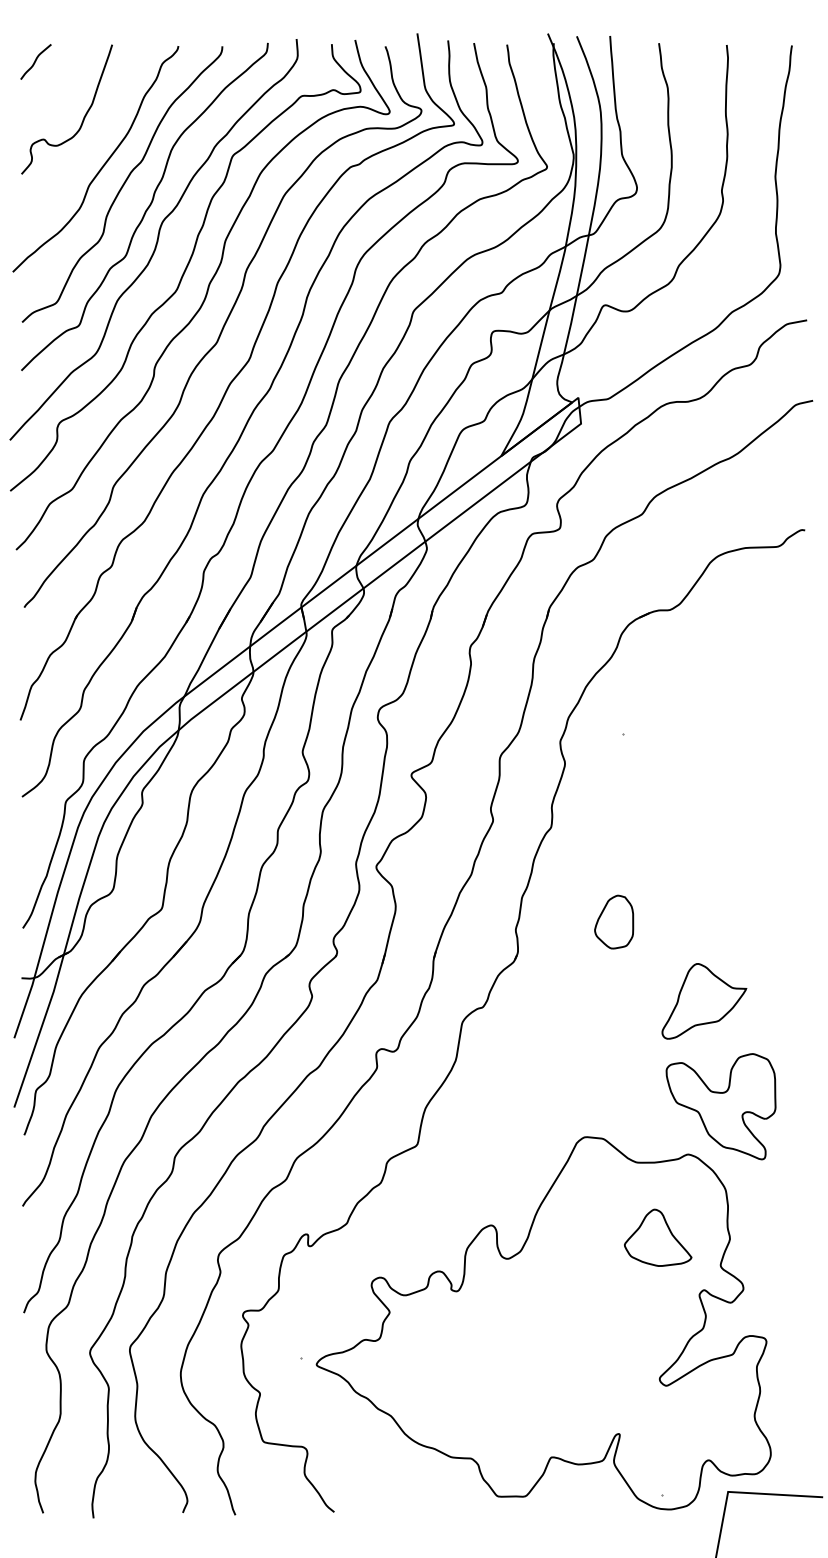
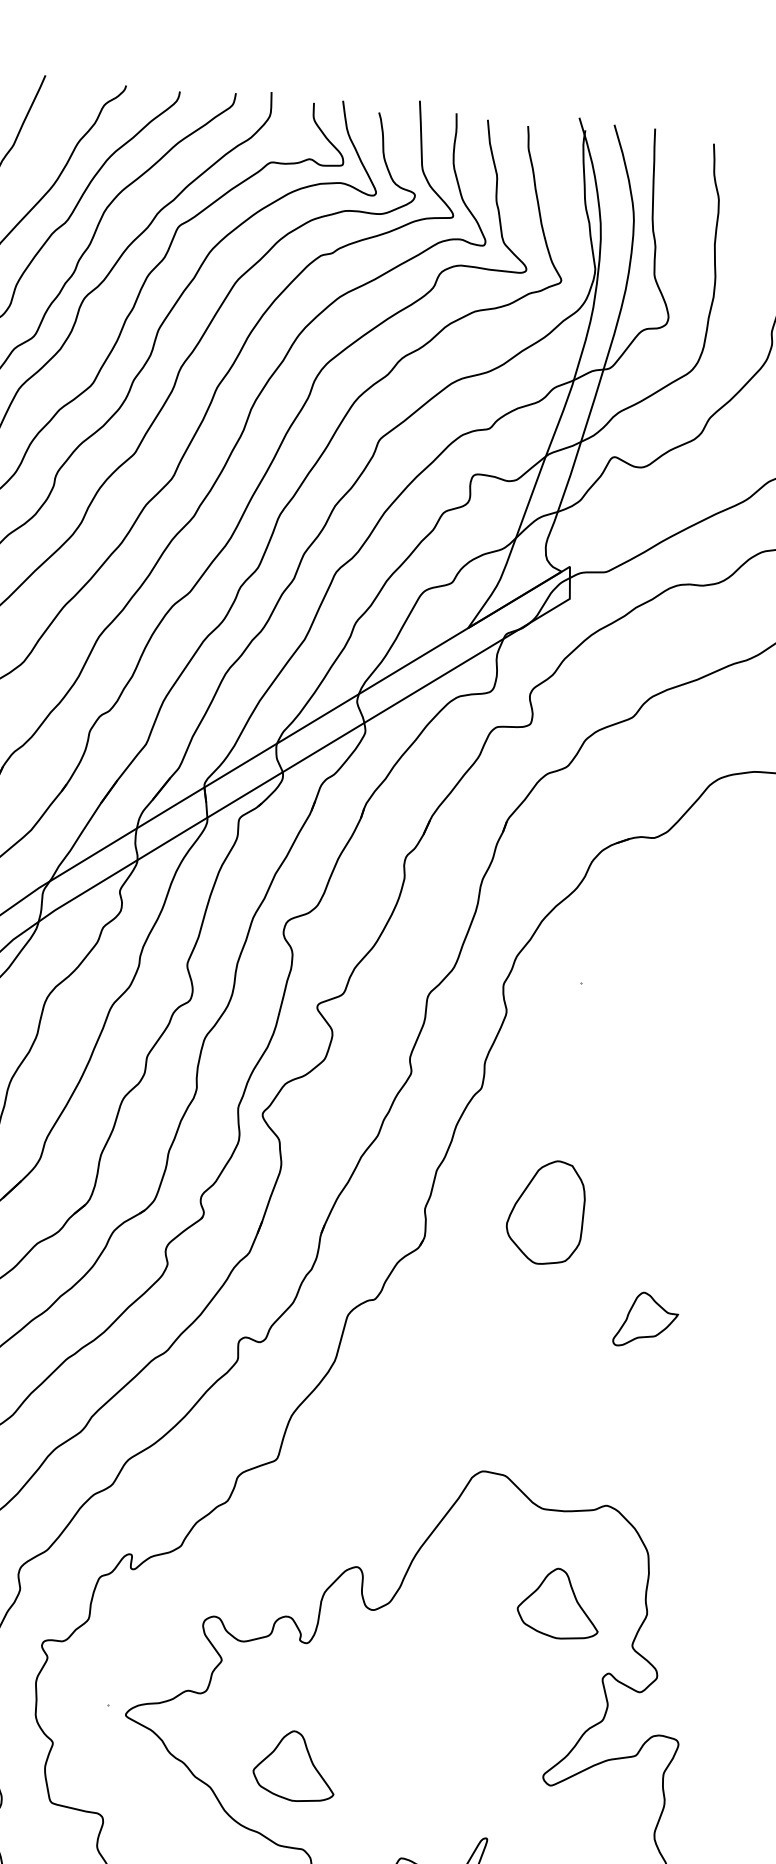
part: (614, 921) -> (546, 1211), size x1.6
part: (704, 1001) -> (646, 1320), size x0.6
part: (720, 1106) -> (652, 1451), removed
part: (458, 1391) -> (295, 1765), added

